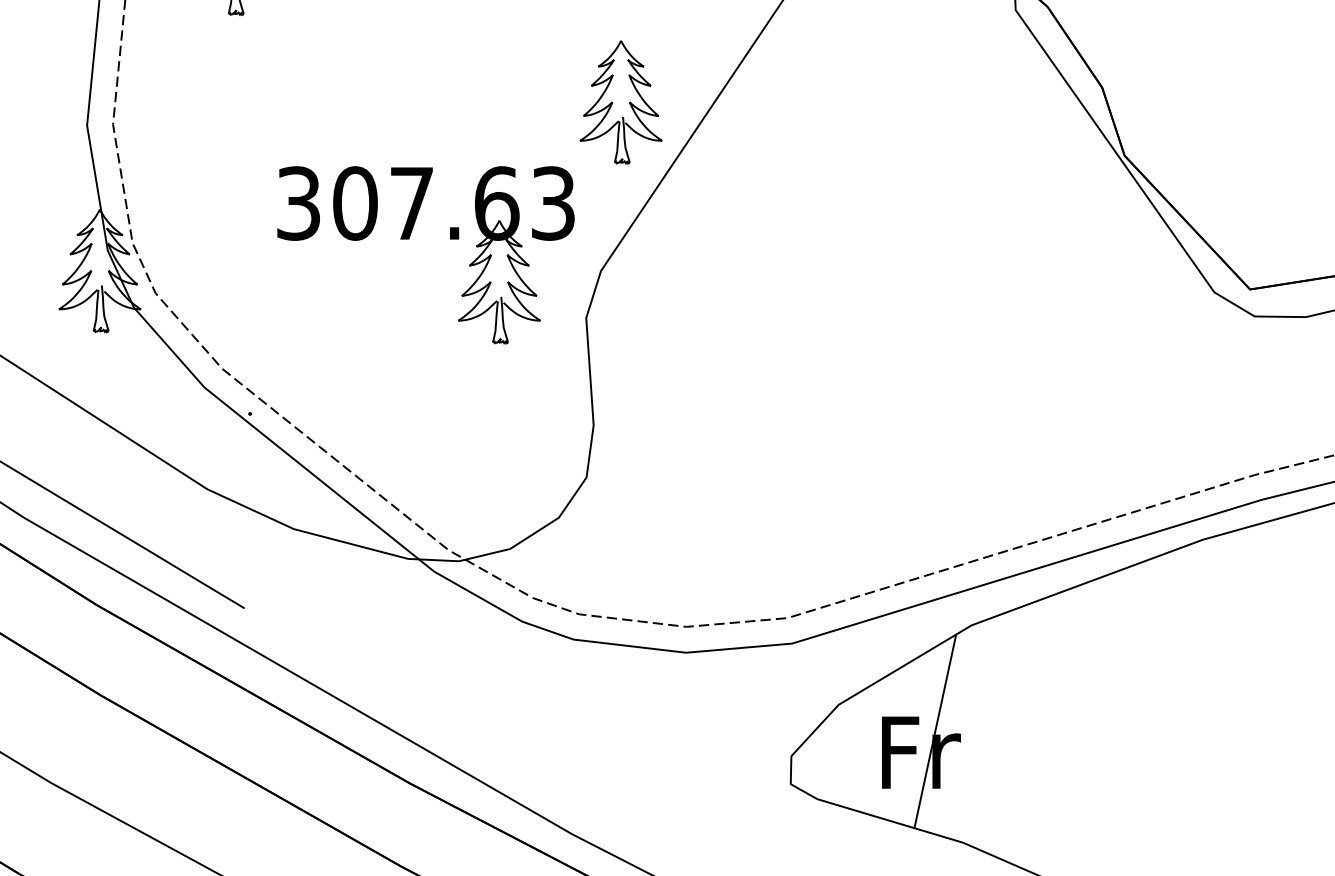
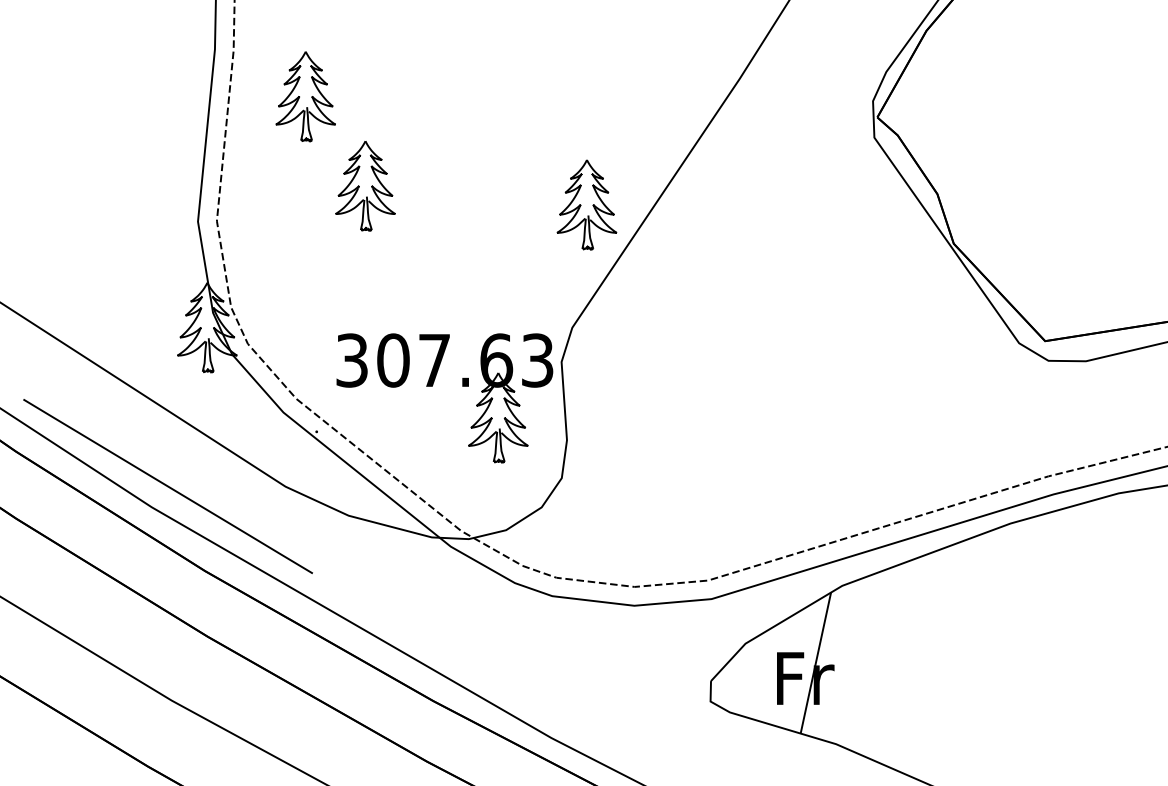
part: (317, 77) -> (365, 186), added
part: (409, 239) -> (432, 386), moved

